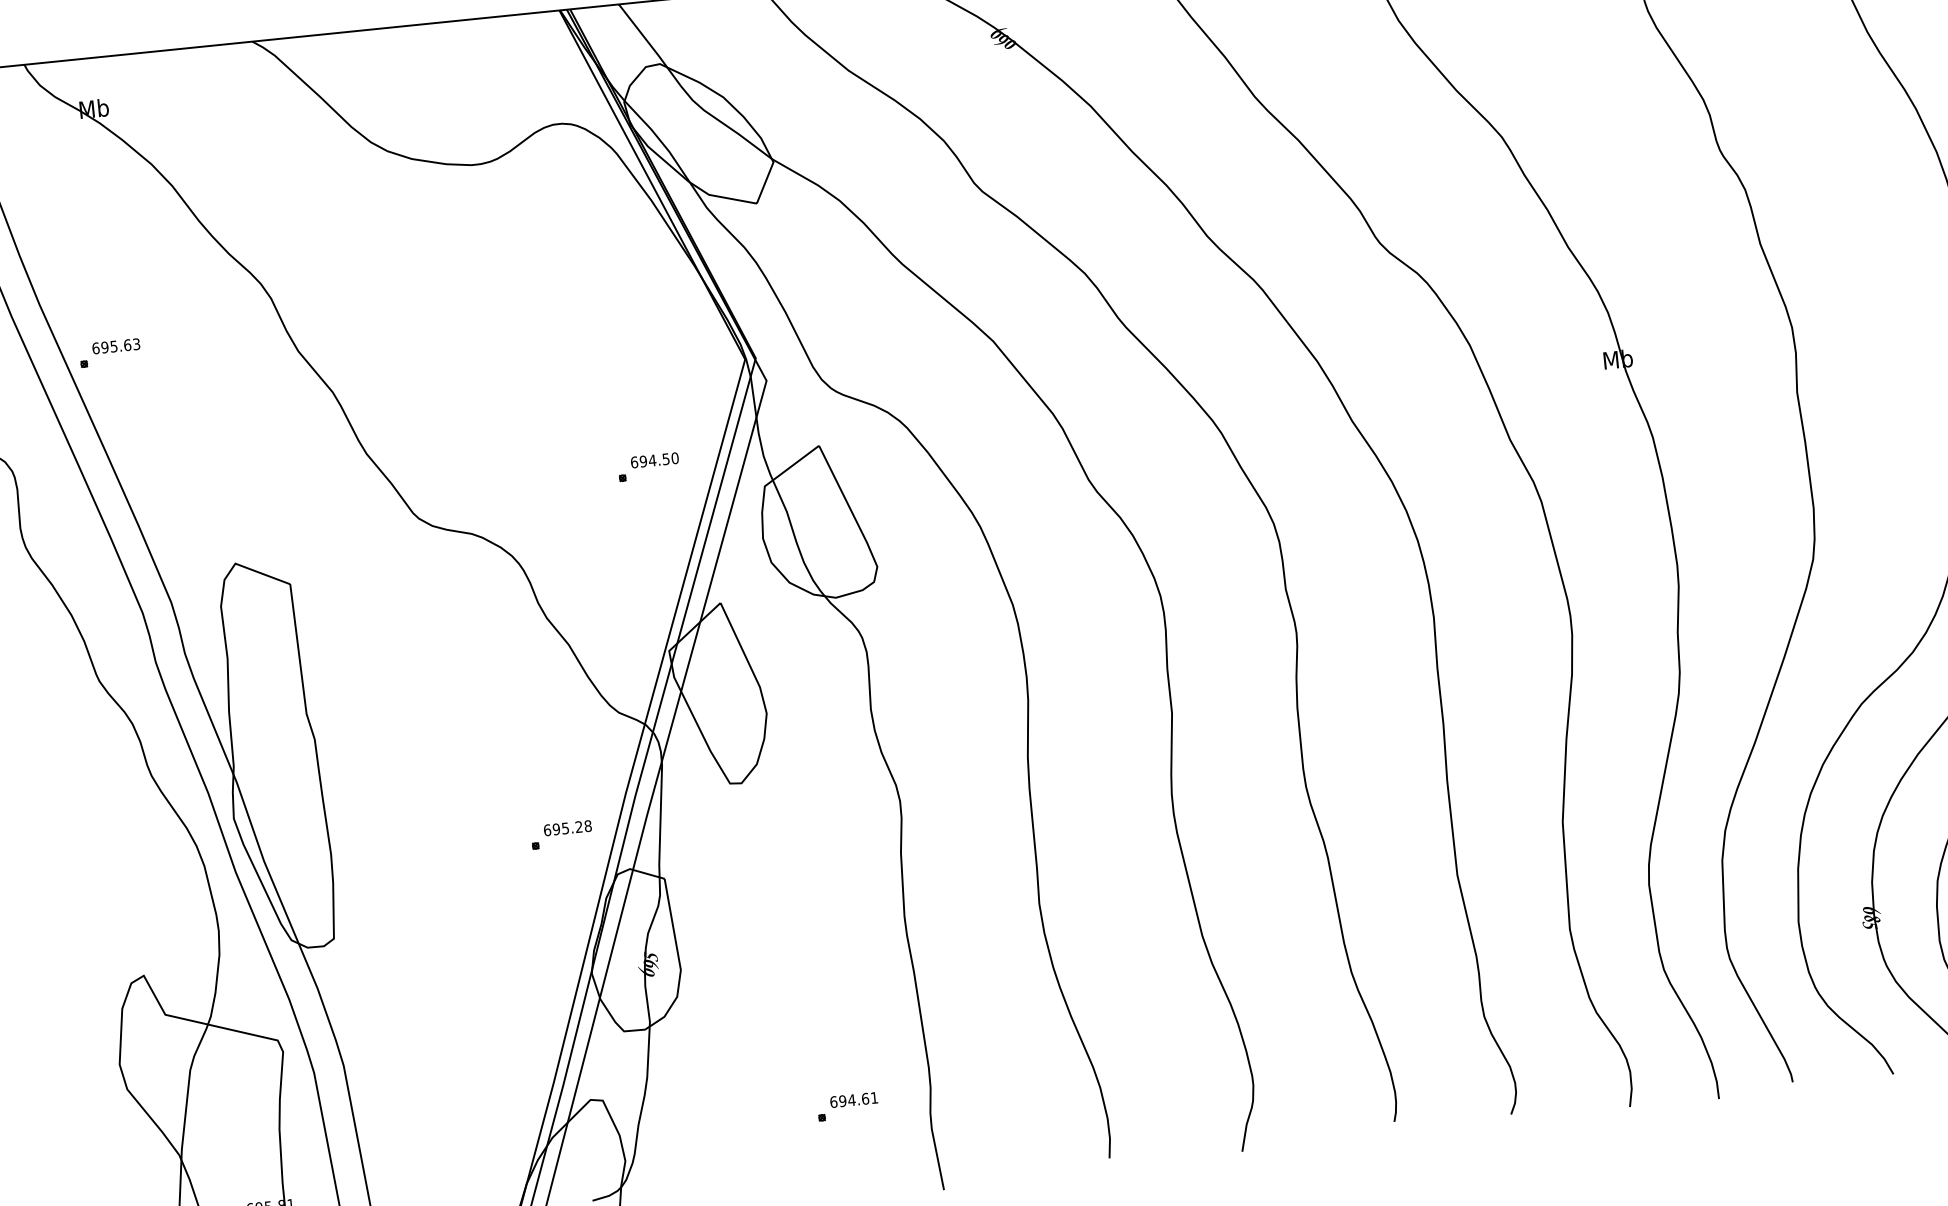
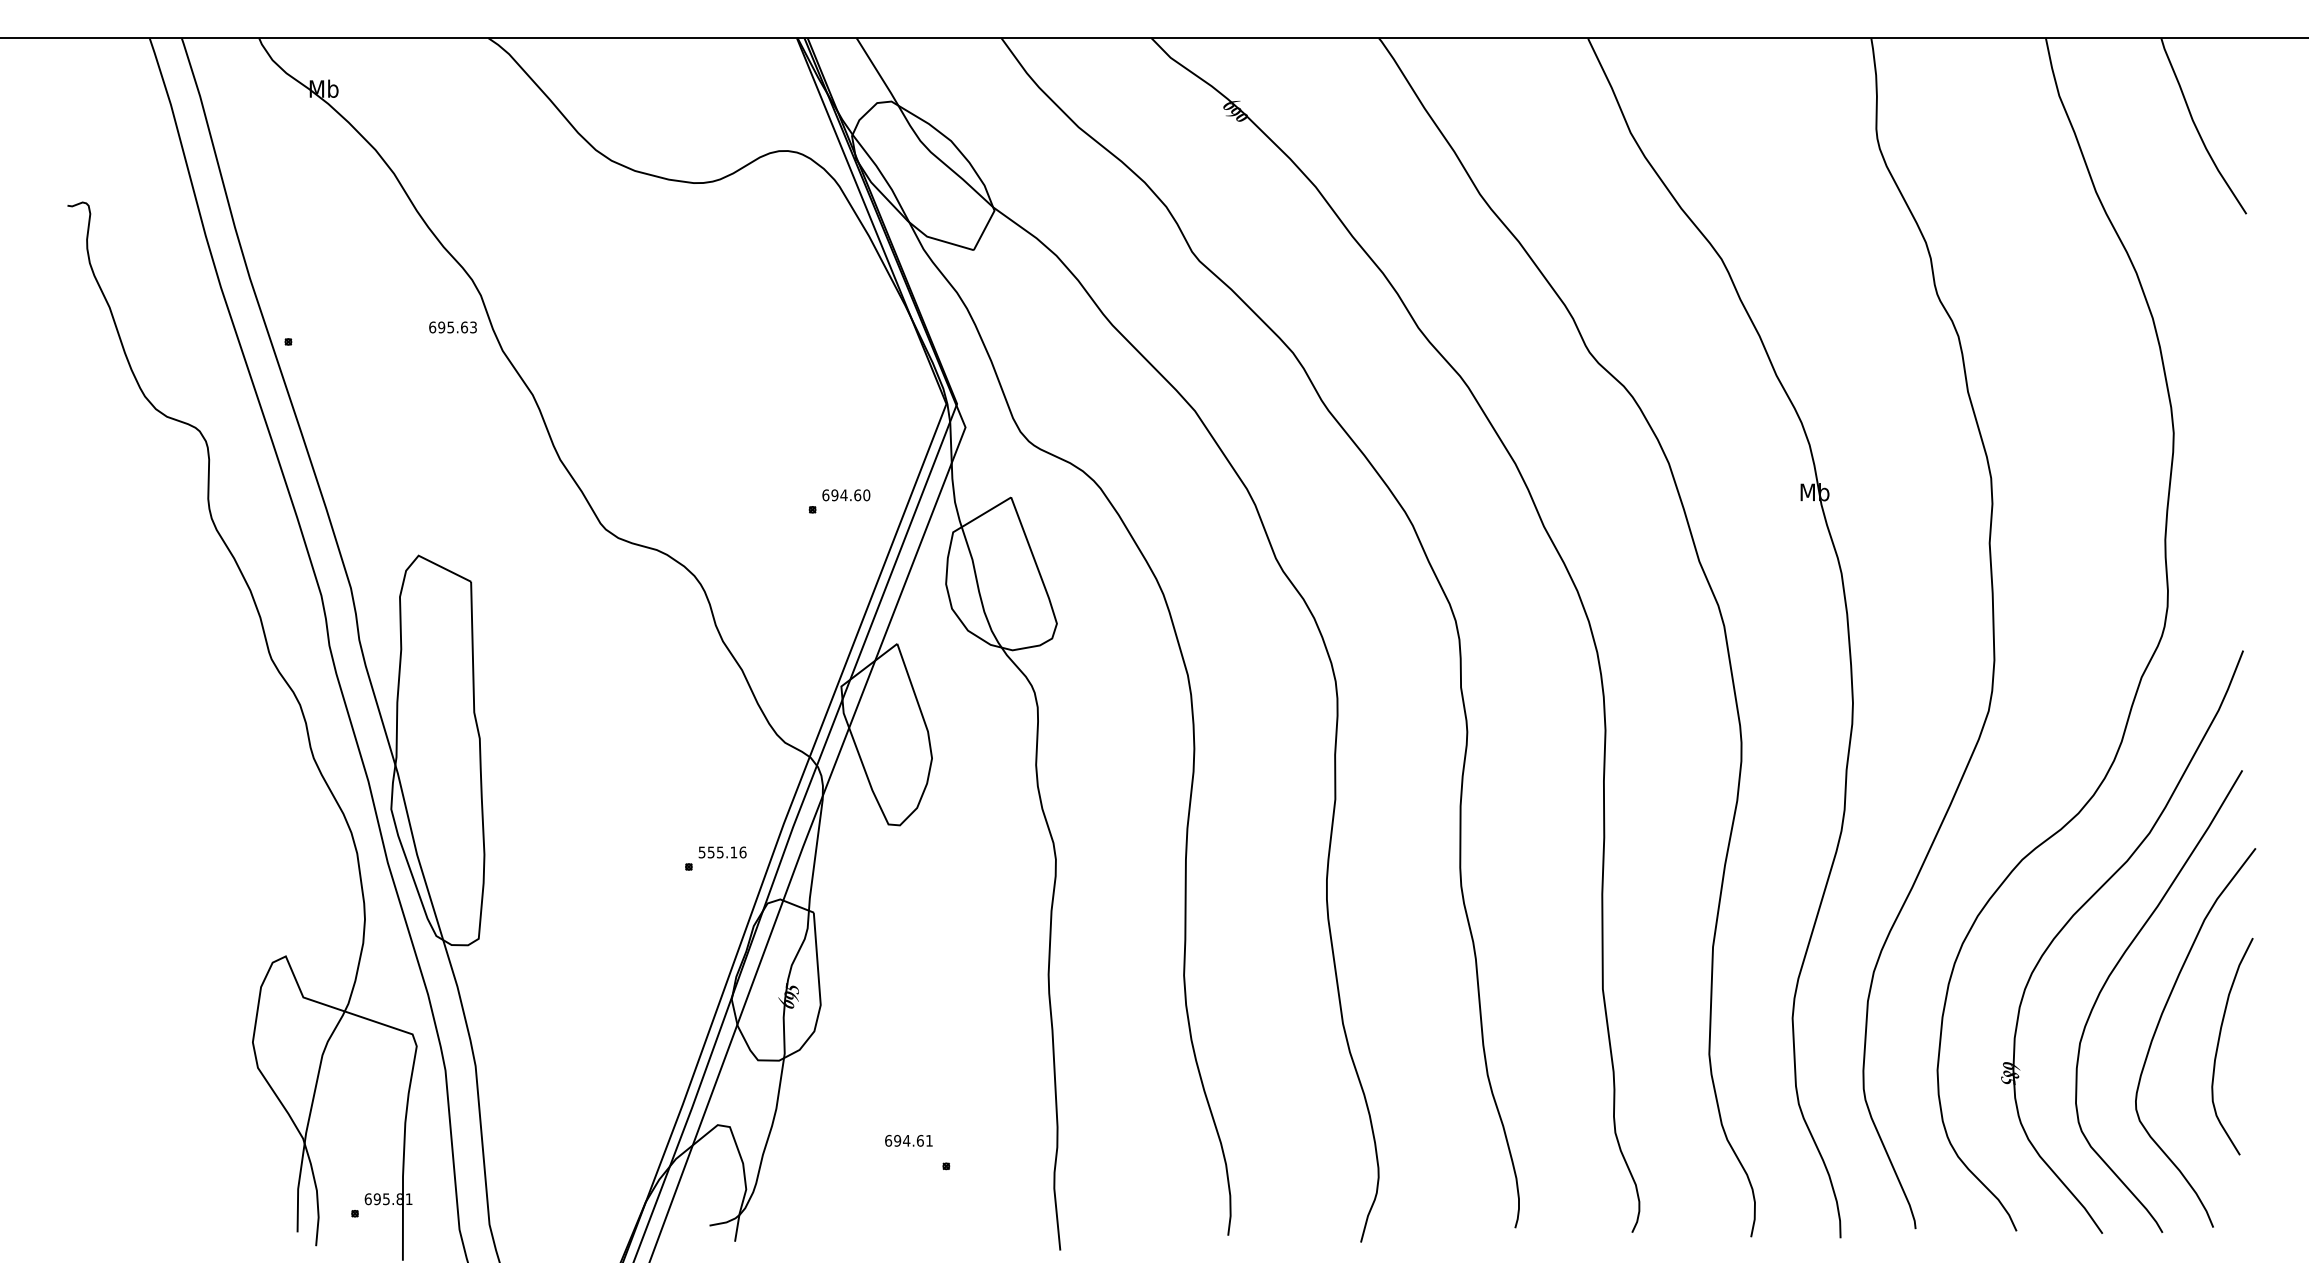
text: (115, 346) -> (452, 327), moved
text: (665, 459) -> (857, 495), 694.50 -> 694.60
text: (567, 828) -> (722, 852), 695.28 -> 555.16
text: (853, 1099) -> (908, 1140), moved

